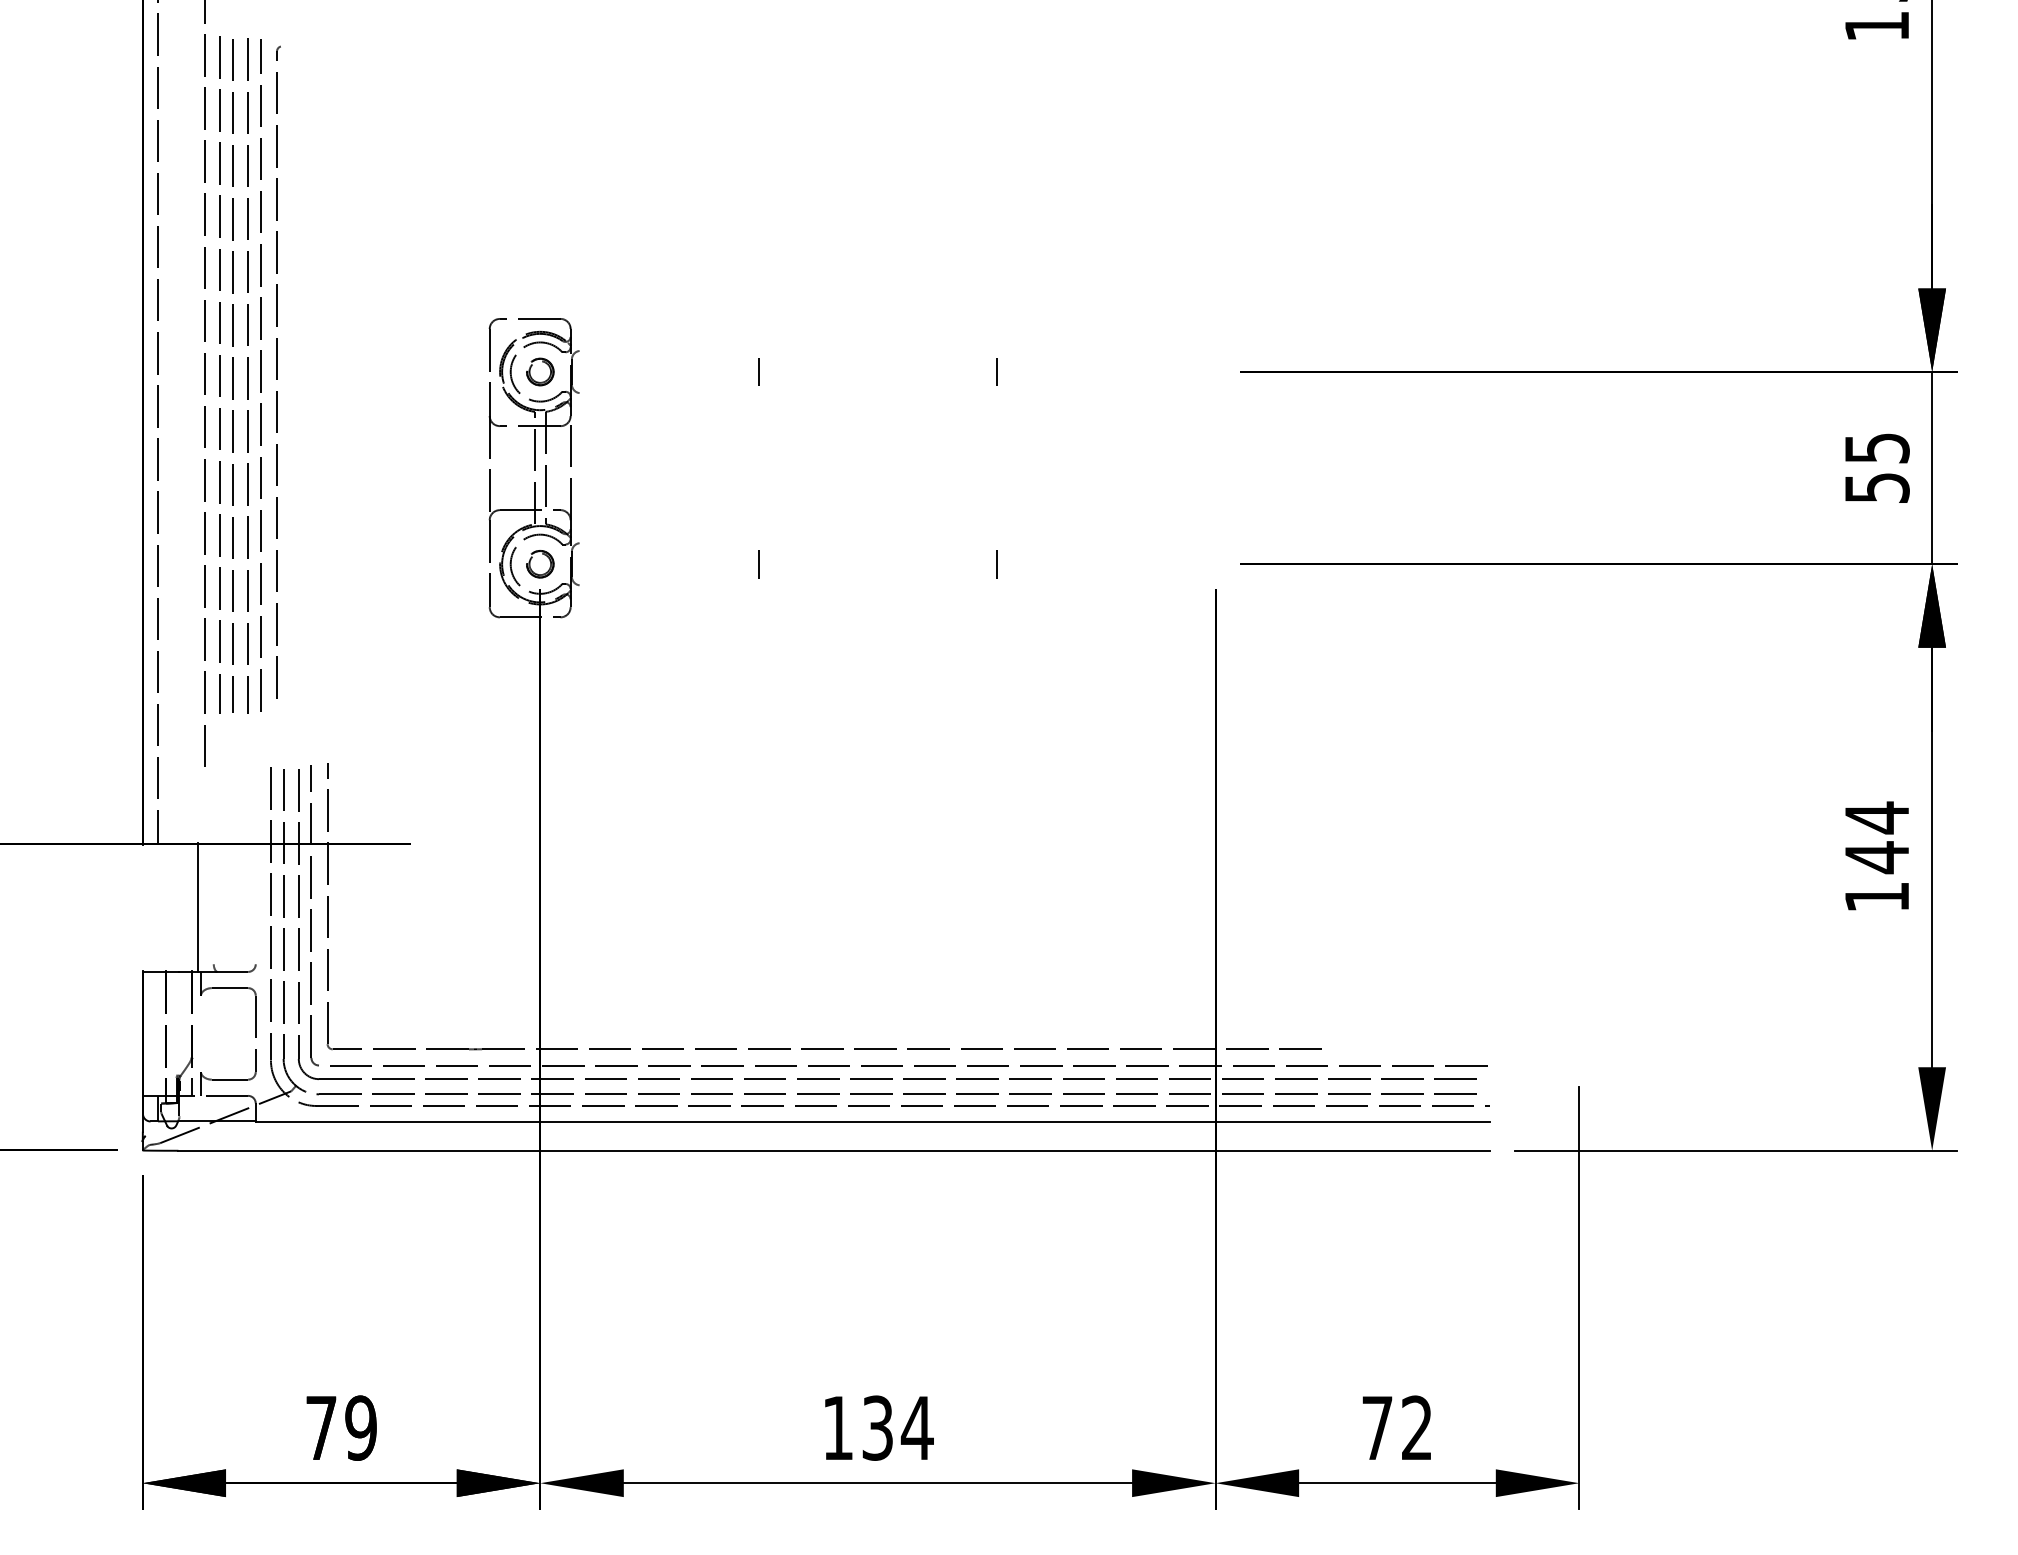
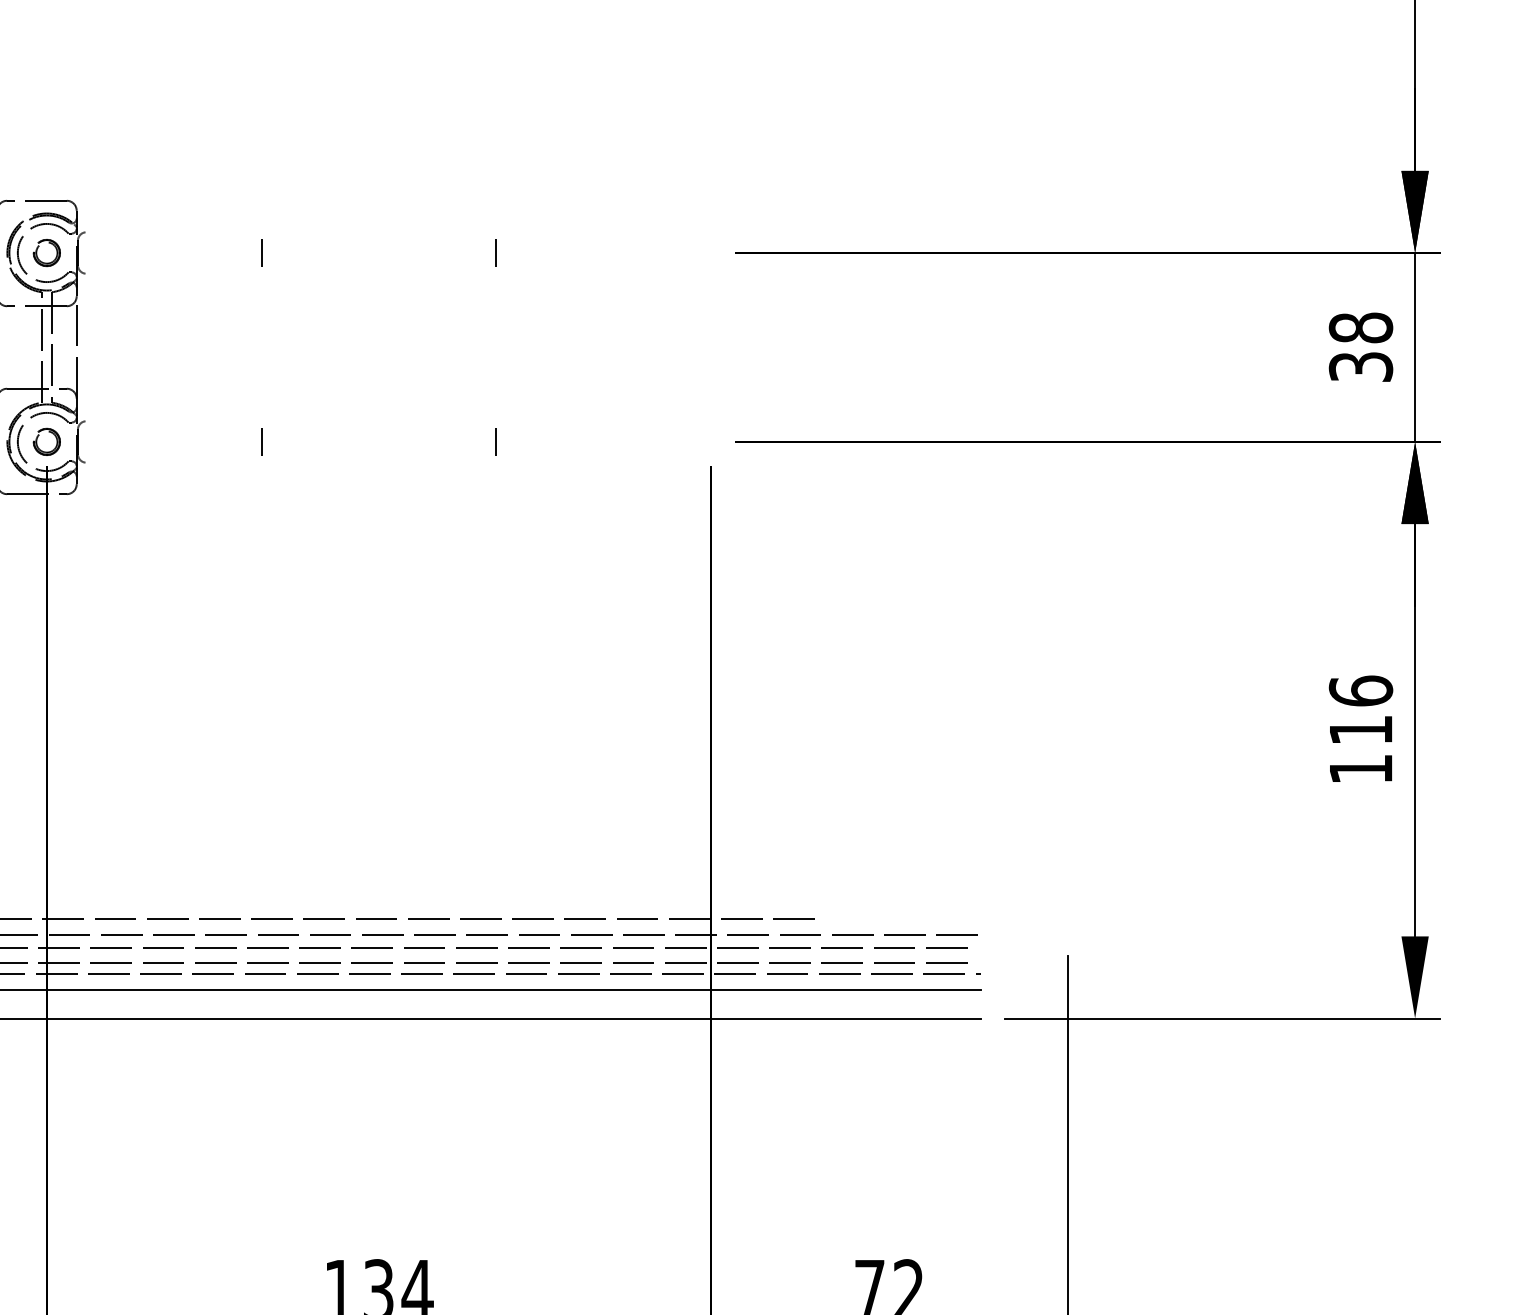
text: (1876, 467) -> (1360, 346), 55 -> 38
text: (1876, 837) -> (1360, 710), 144 -> 116

